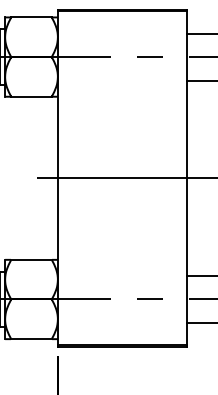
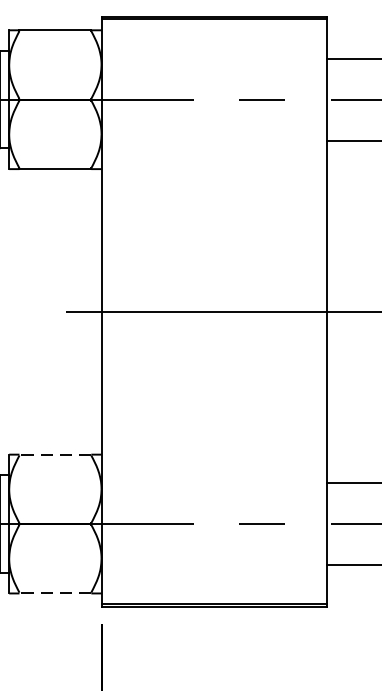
line: (31, 259) -> (55, 454), solid -> dashed
line: (31, 339) -> (55, 594), solid -> dashed

